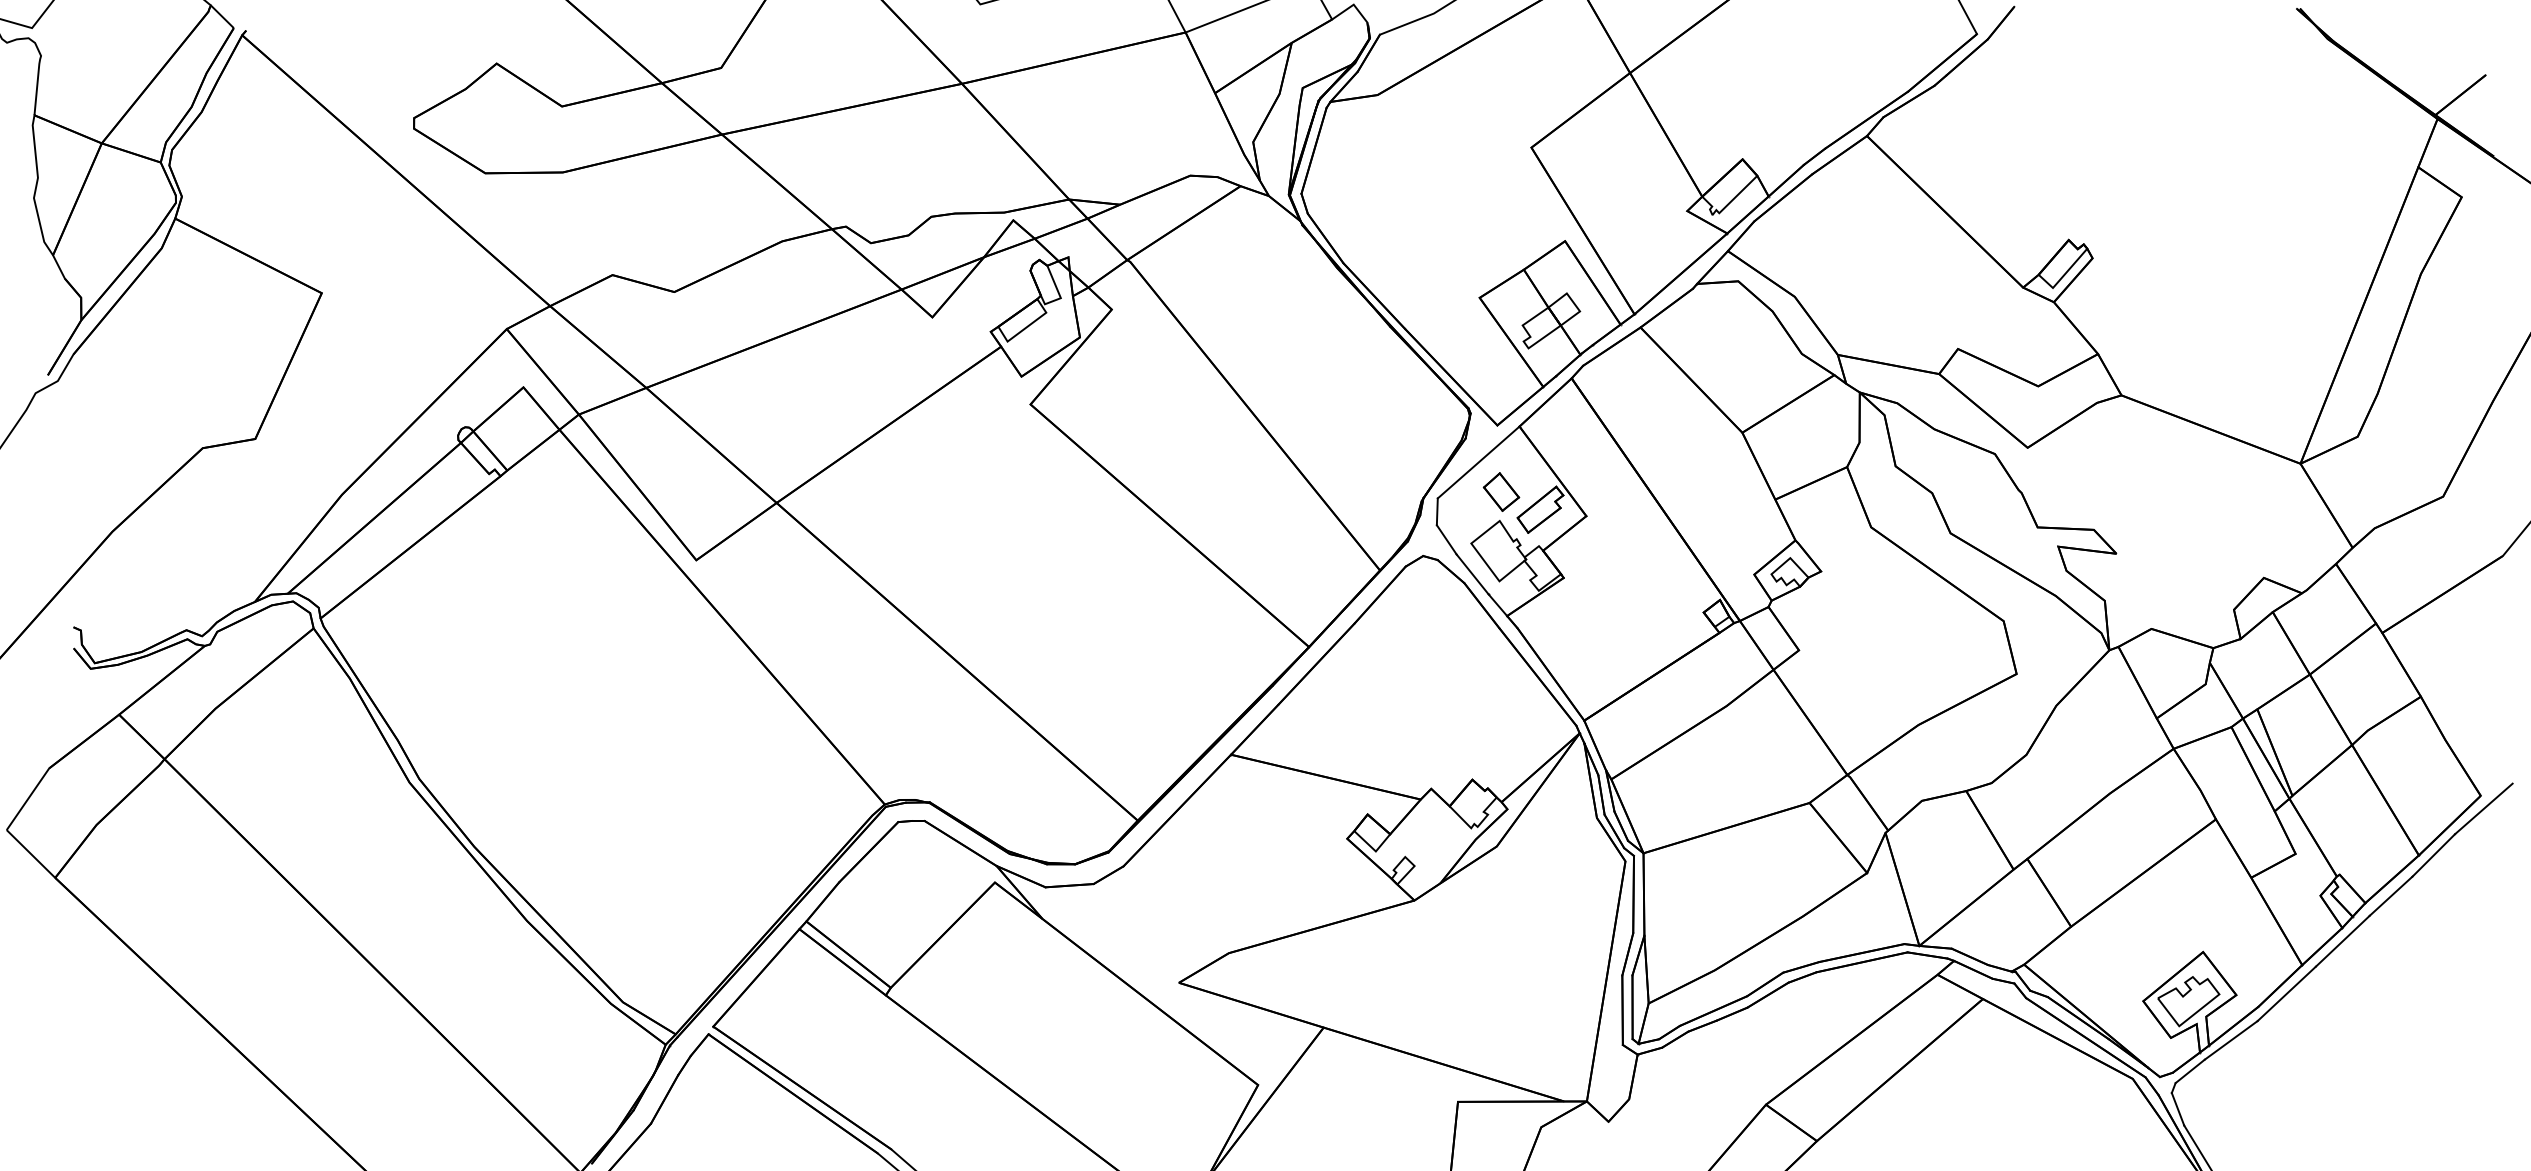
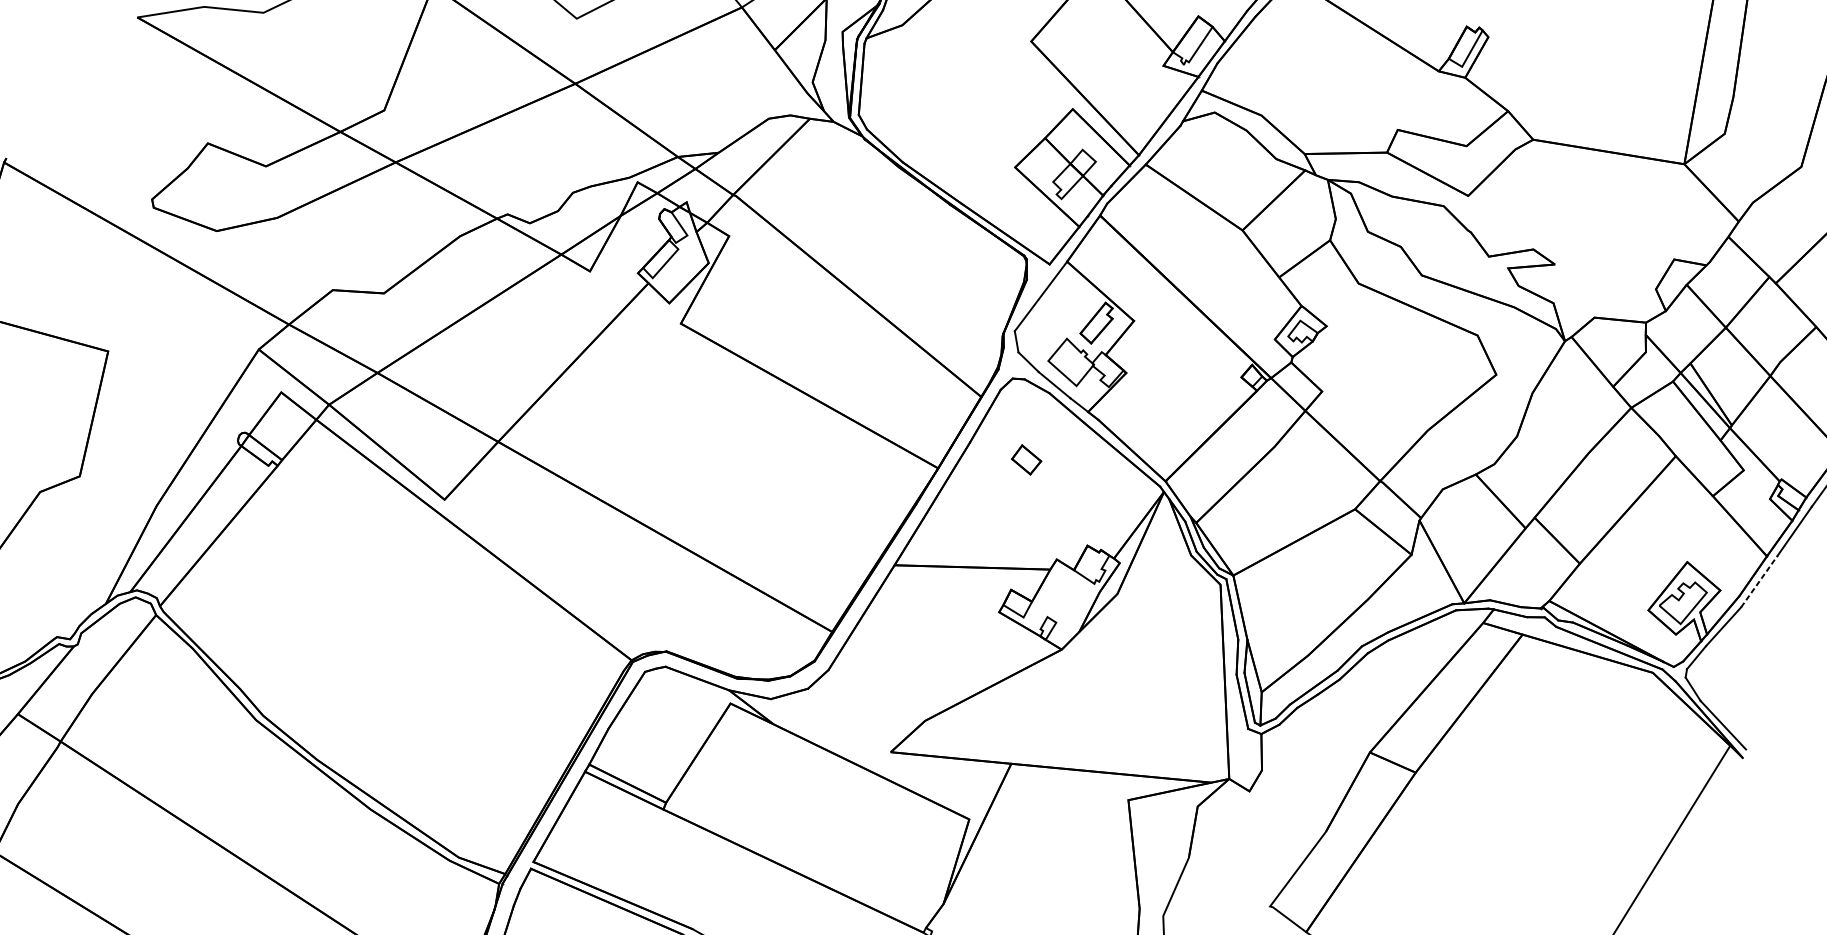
part: (1501, 491) -> (1026, 459), moved
line: (2286, 993) -> (1759, 581), solid -> dashed

